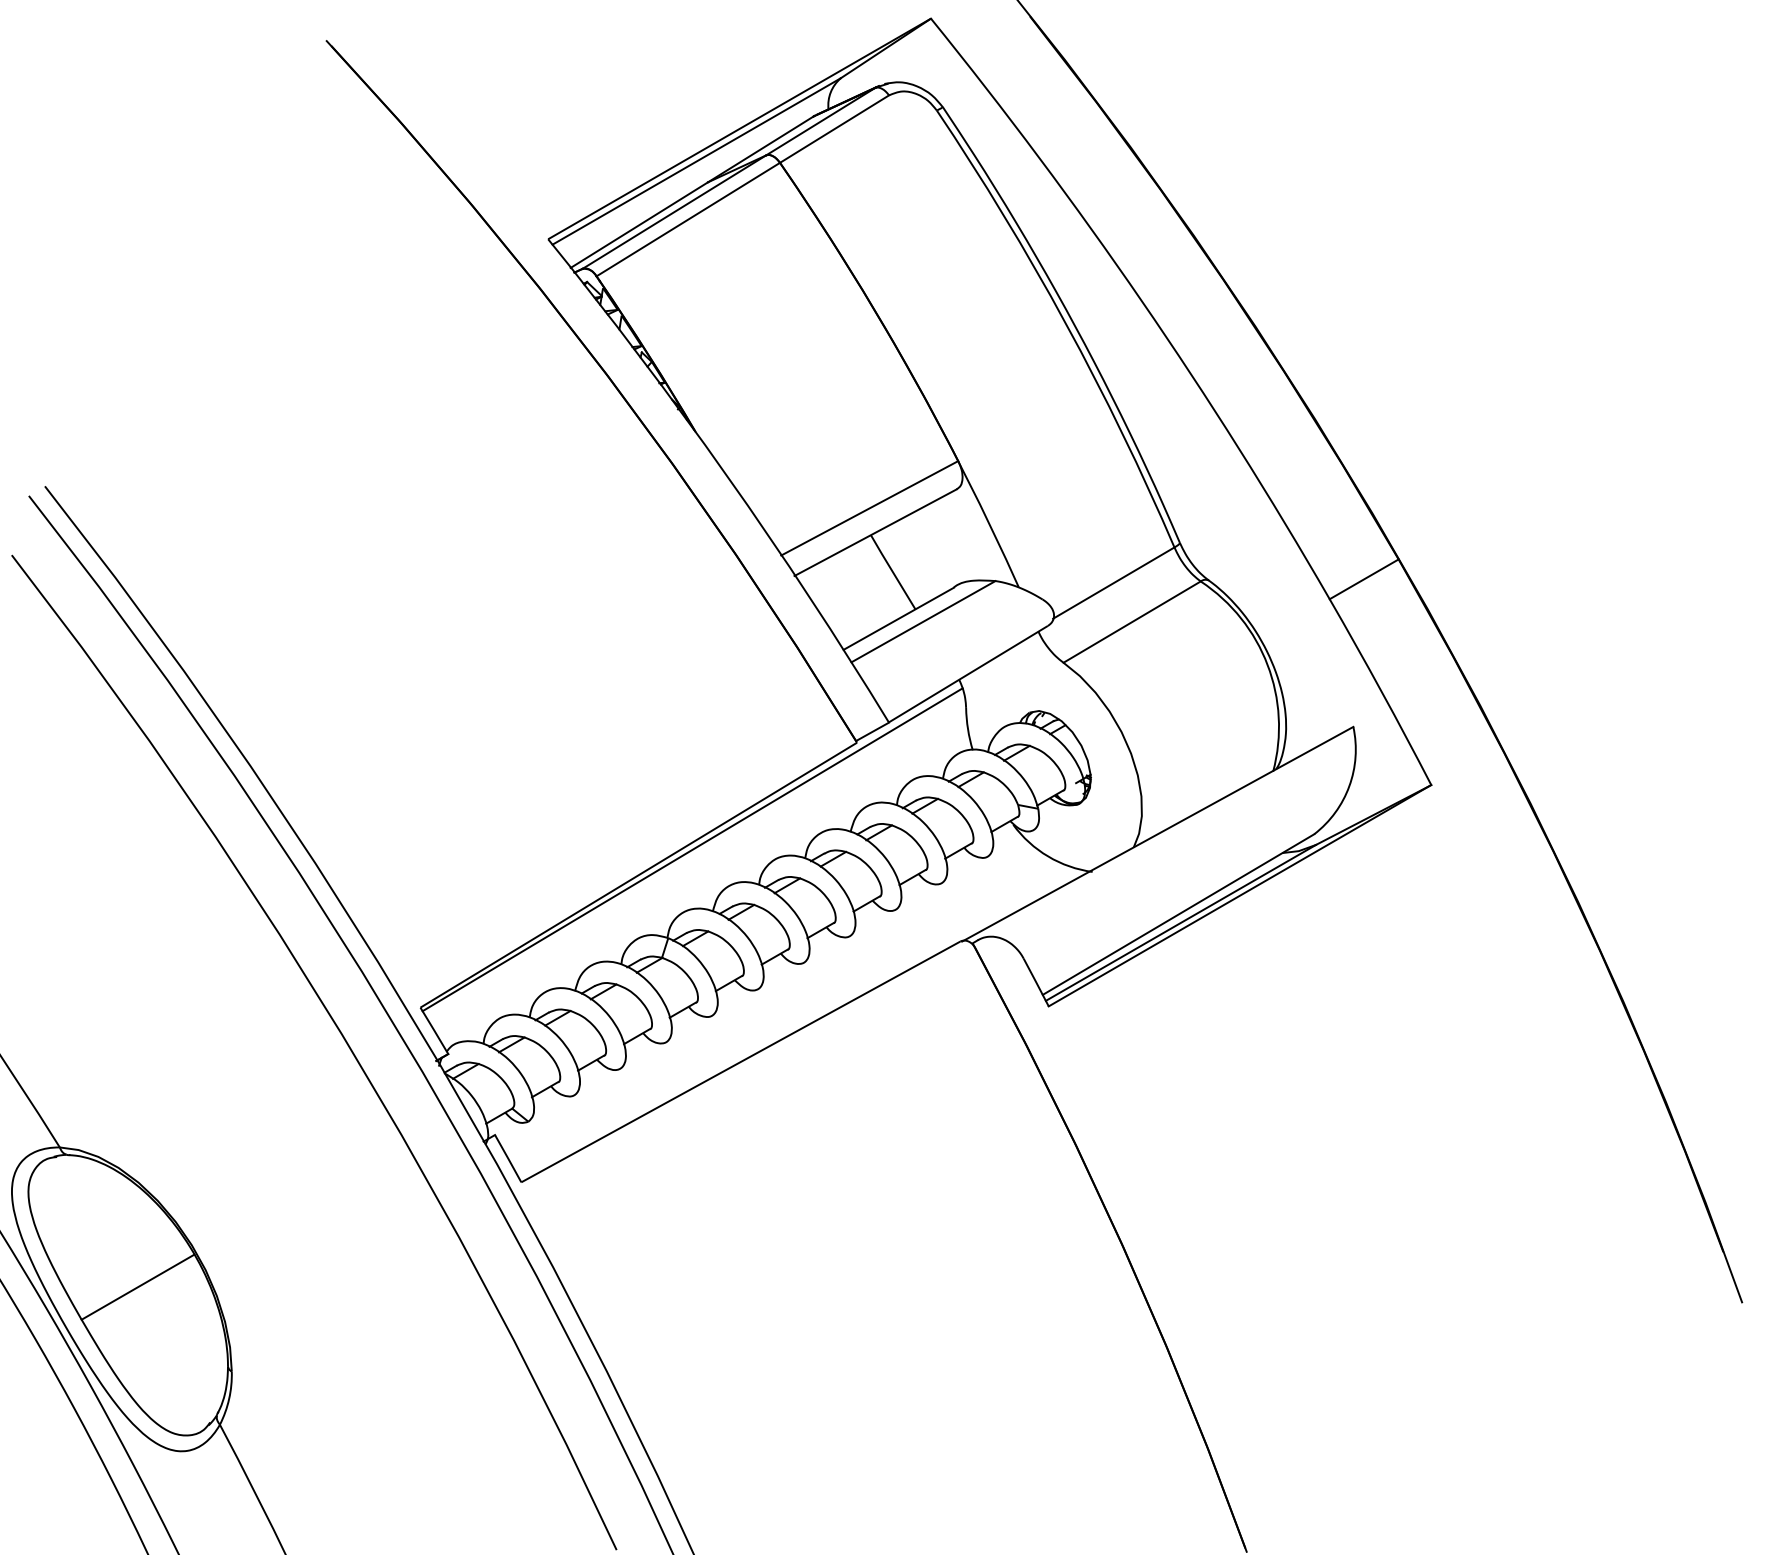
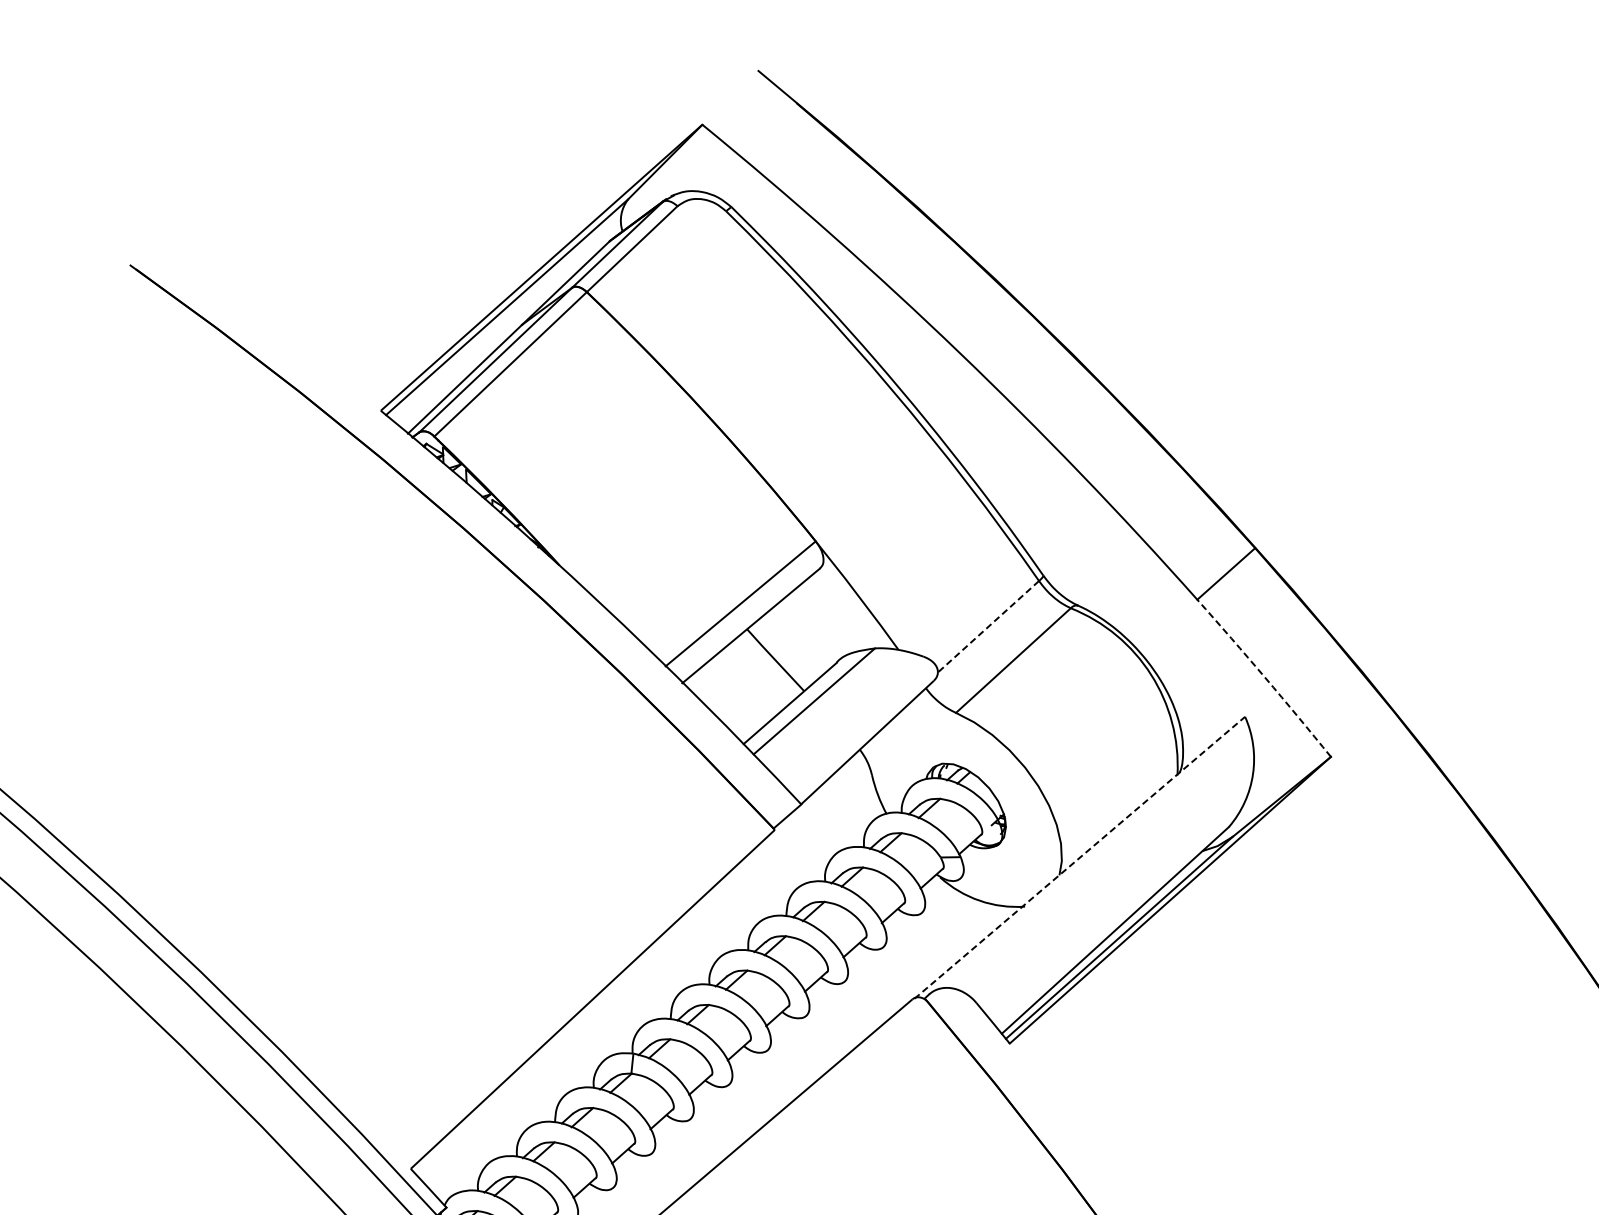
line: (1113, 583) -> (988, 627), solid -> dashed
arc: (1381, 691) -> (1264, 677), solid -> dashed
line: (1158, 834) -> (1080, 857), solid -> dashed
line: (692, 849) -> (639, 964), removed

